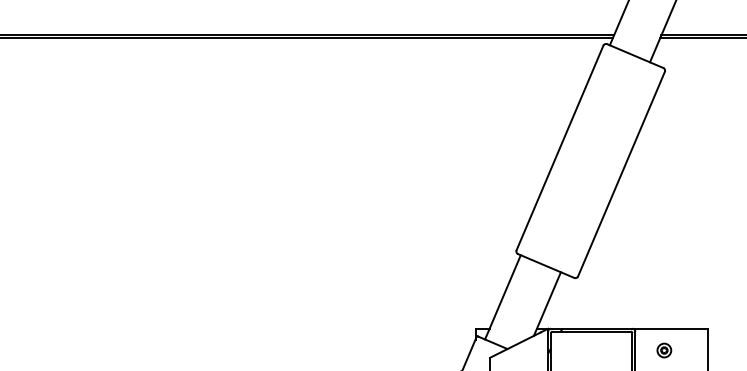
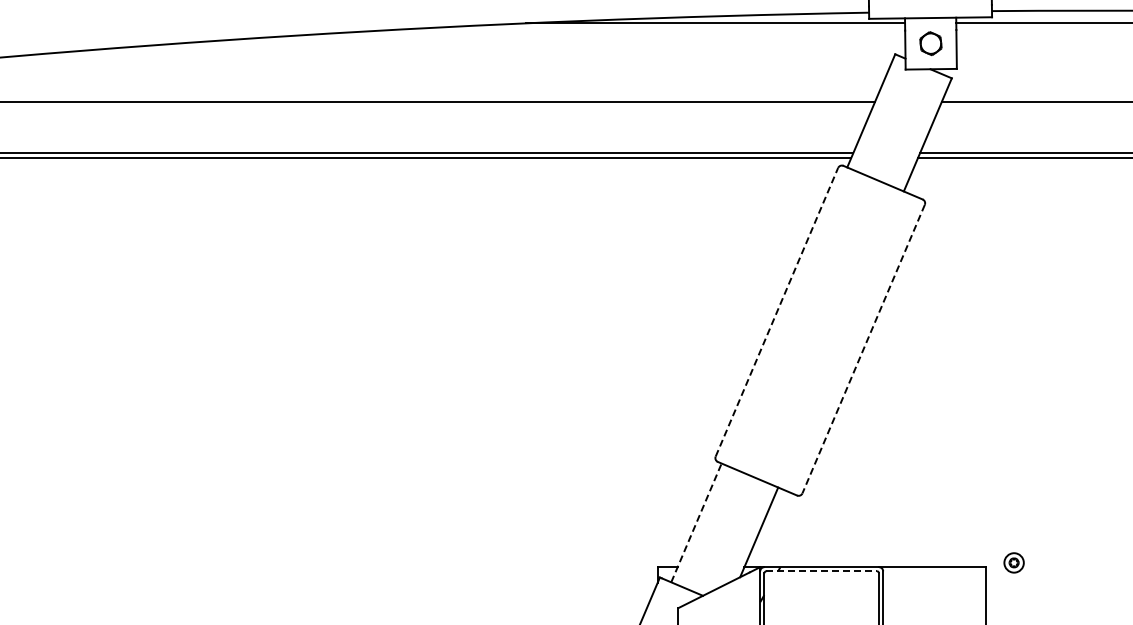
line: (559, 148) -> (776, 312), solid -> dashed
line: (621, 174) -> (863, 349), solid -> dashed
line: (502, 297) -> (696, 522), solid -> dashed
line: (592, 331) -> (822, 571), solid -> dashed
part: (663, 350) -> (1013, 562), moved

